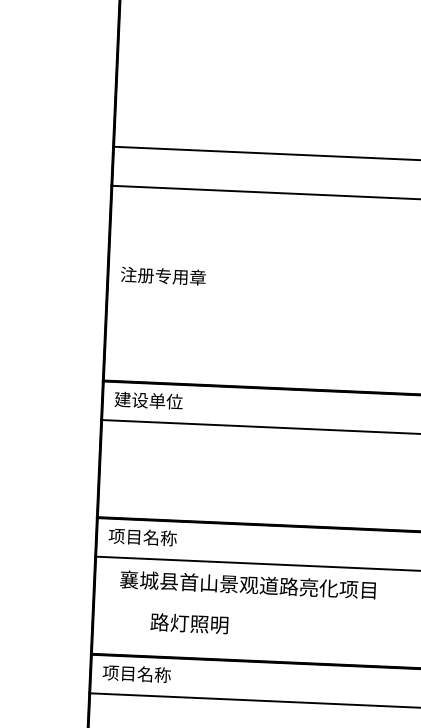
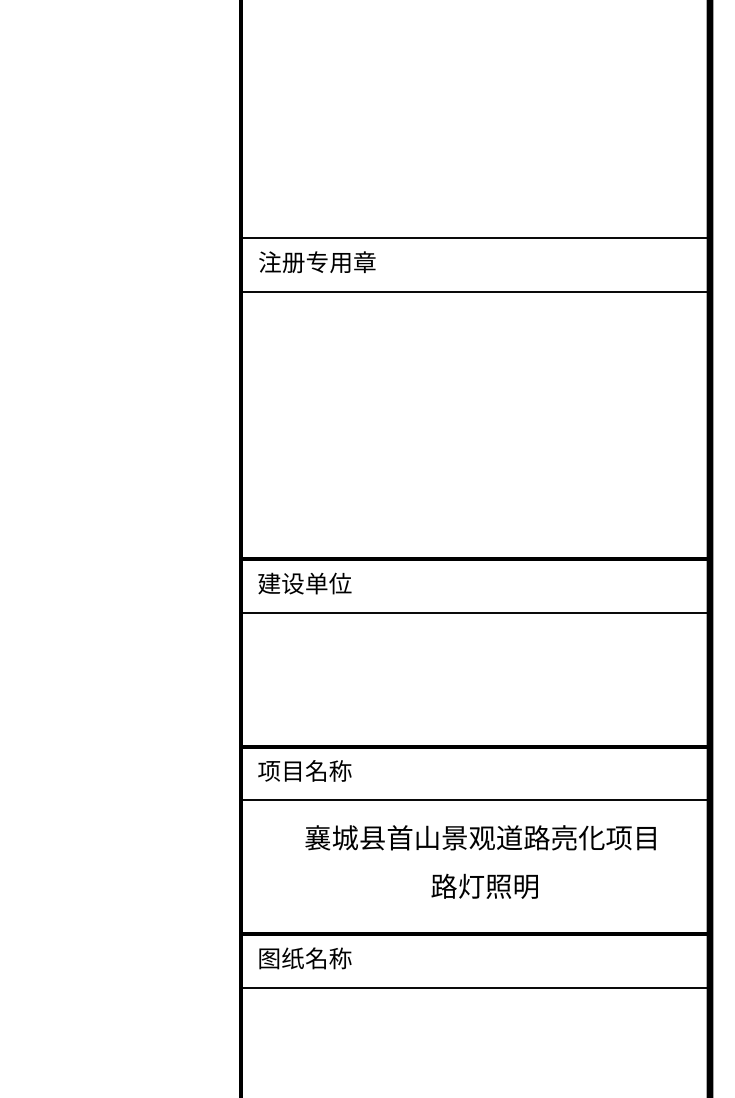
text: (163, 275) -> (317, 261), moved
text: (247, 584) -> (480, 837), moved
text: (189, 622) -> (484, 885), moved
text: (119, 673) -> (280, 958), 项目名称 -> 图纸名称

